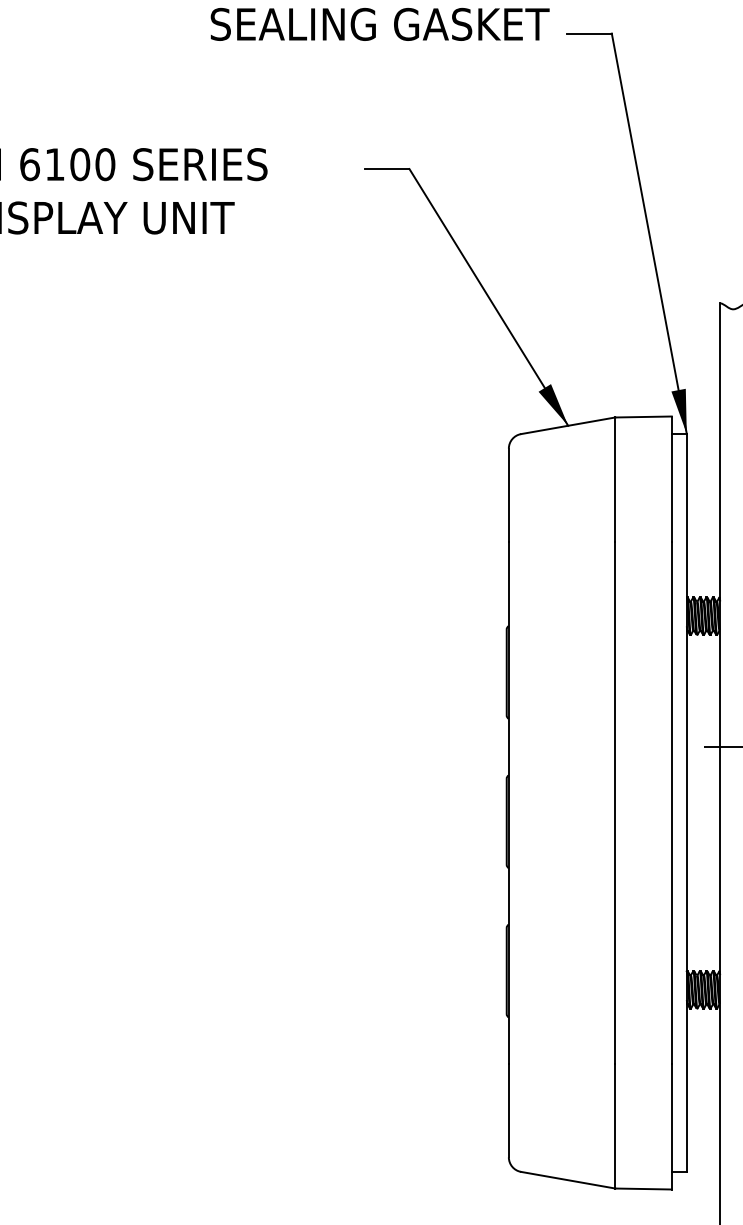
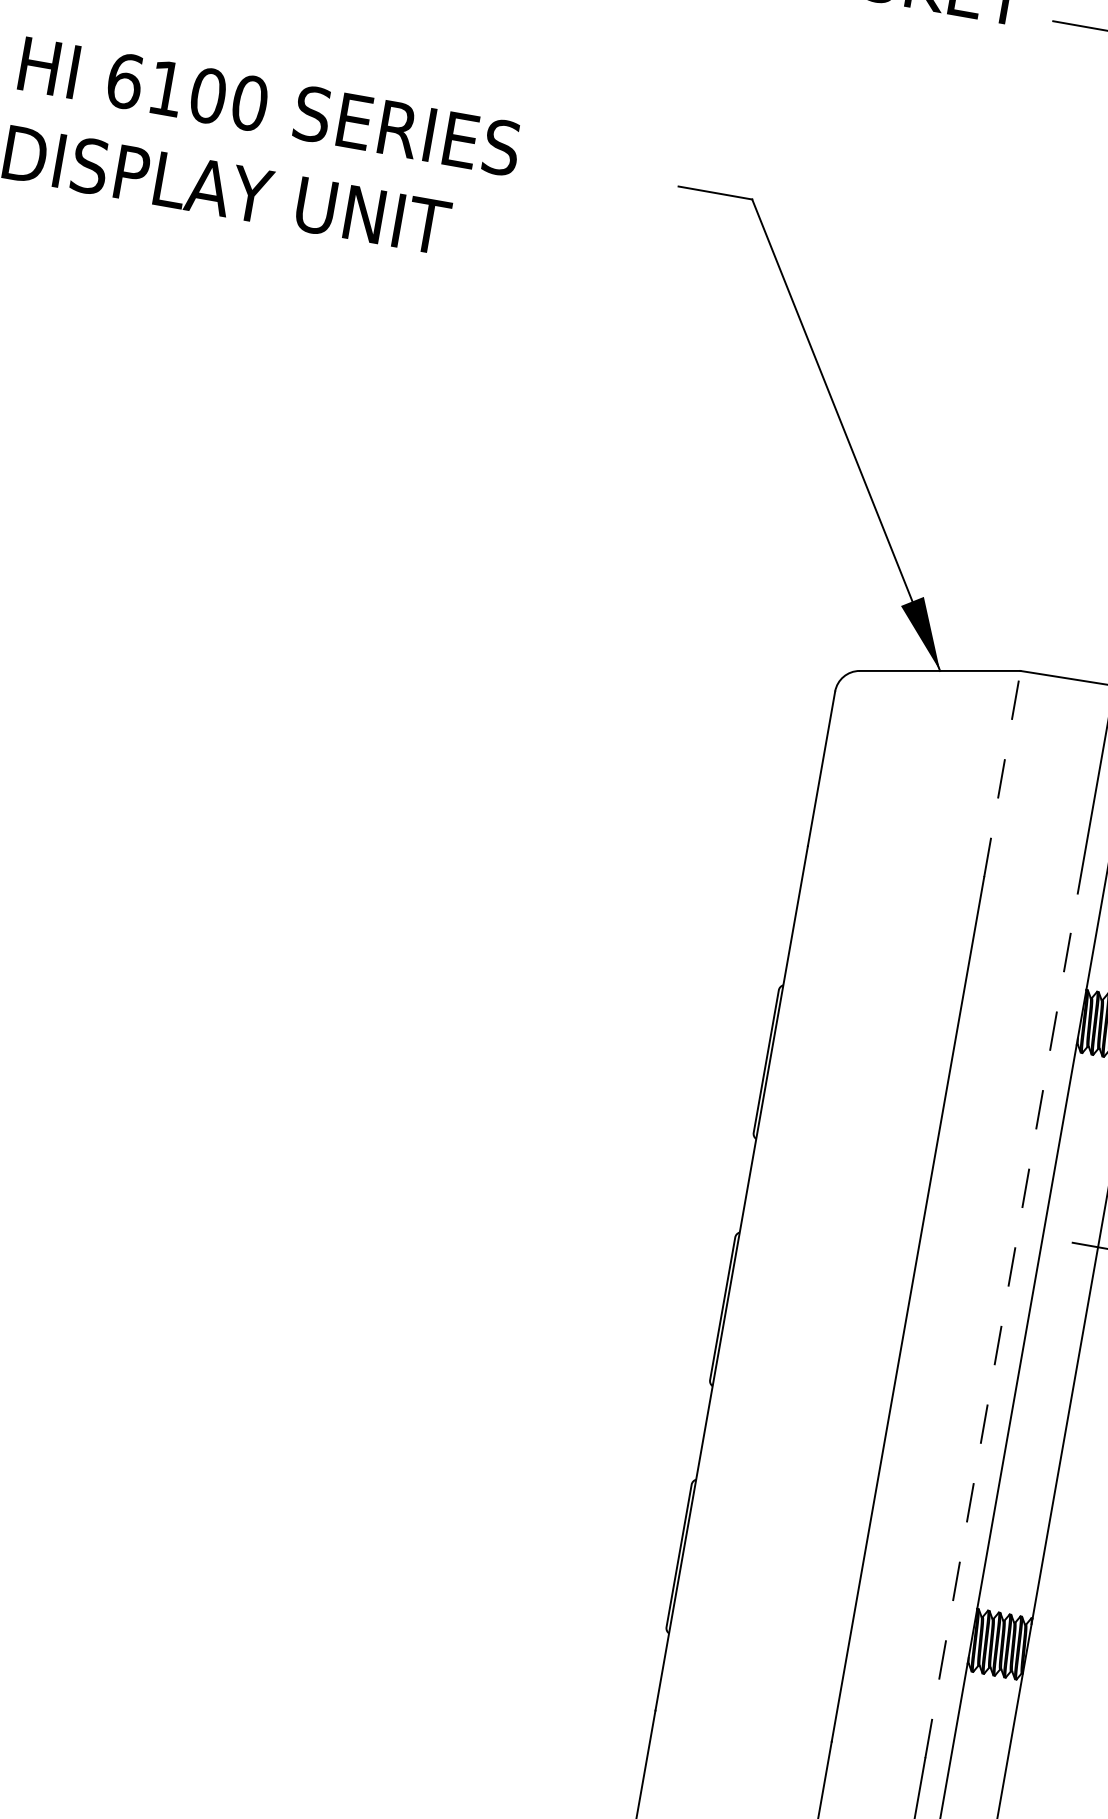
line: (615, 479) -> (1002, 773), solid -> dashed
line: (671, 802) -> (1001, 1324), solid -> dashed

